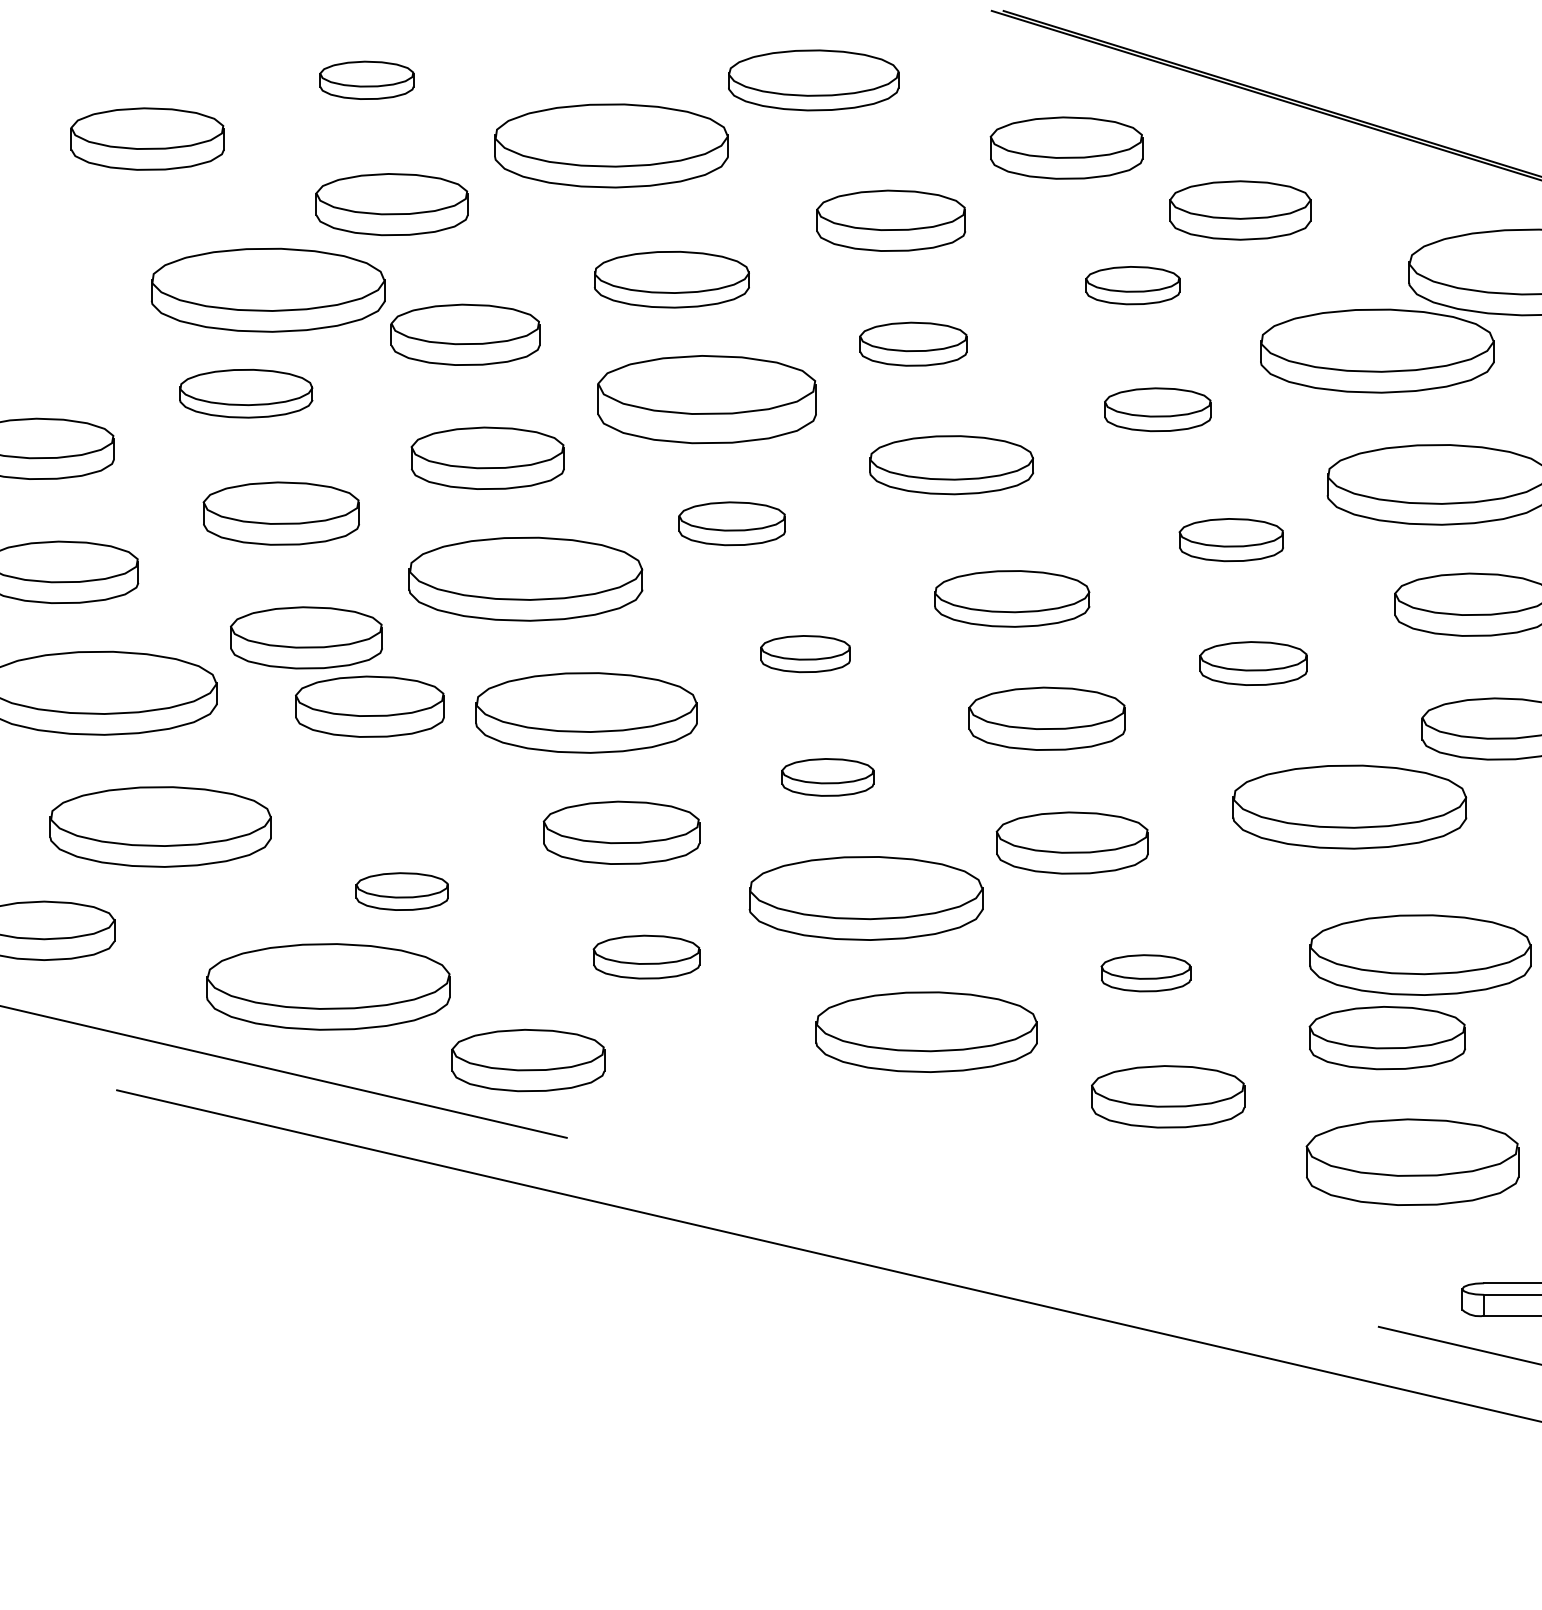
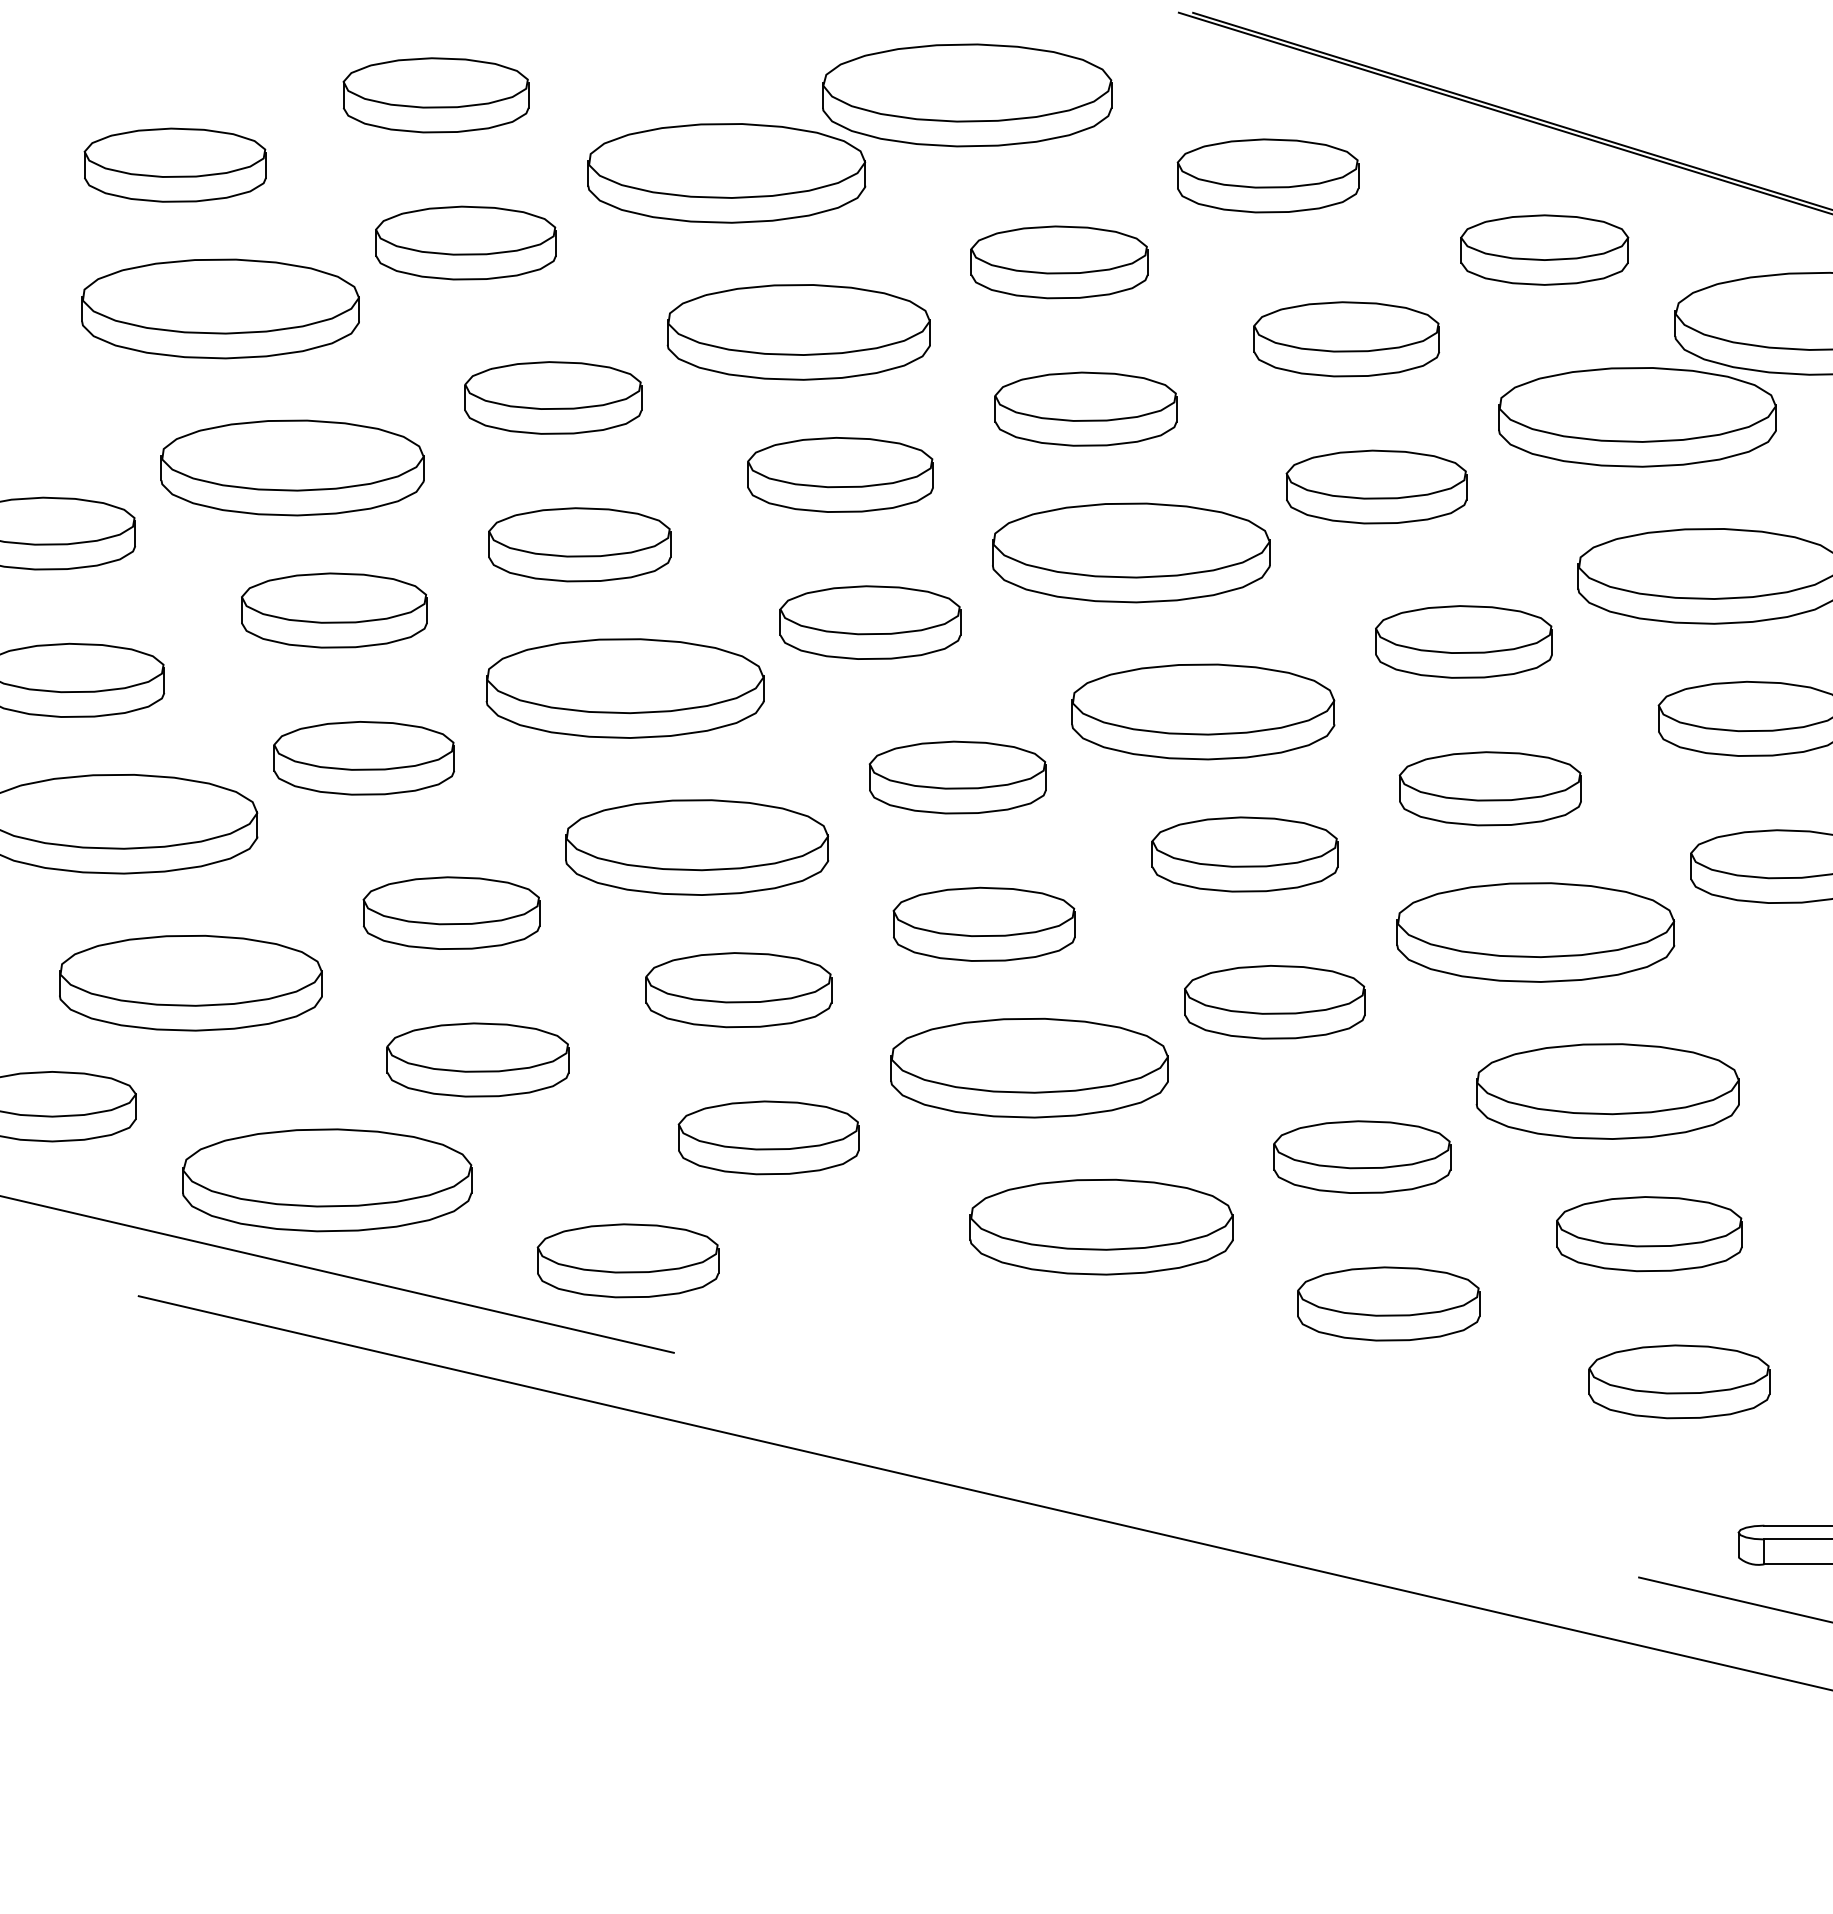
part: (366, 80) -> (435, 95), size x1.67
part: (813, 80) -> (967, 95), size x1.43
part: (1240, 209) -> (1544, 249), moved
part: (671, 279) -> (798, 332), size x1.43
part: (1132, 285) -> (1346, 339), size x1.67
part: (268, 289) -> (220, 308), moved
part: (913, 343) -> (1085, 408), size x1.43
part: (246, 393) -> (292, 467), size x1.67
part: (707, 399) -> (840, 474), size x0.71
part: (1157, 409) -> (1376, 486), size x1.43
part: (951, 464) -> (1131, 552), size x1.43
part: (732, 523) -> (870, 622), size x1.43
part: (1231, 539) -> (1463, 641), size x1.43
part: (1012, 598) -> (1203, 711), size x1.43
part: (805, 654) -> (957, 777), size x1.67
part: (1252, 663) -> (1489, 788), size x1.43
part: (369, 706) -> (451, 912), moved
part: (827, 776) -> (983, 923), size x1.67
part: (1349, 807) -> (1535, 932), moved
part: (401, 891) -> (477, 1059), size x1.67
part: (1420, 955) -> (1607, 1091), moved
part: (646, 956) -> (768, 1137), size x1.43
part: (1146, 972) -> (1362, 1156), size x1.67
part: (328, 987) -> (327, 1180), moved
part: (1412, 1162) -> (1679, 1381), size x0.71

